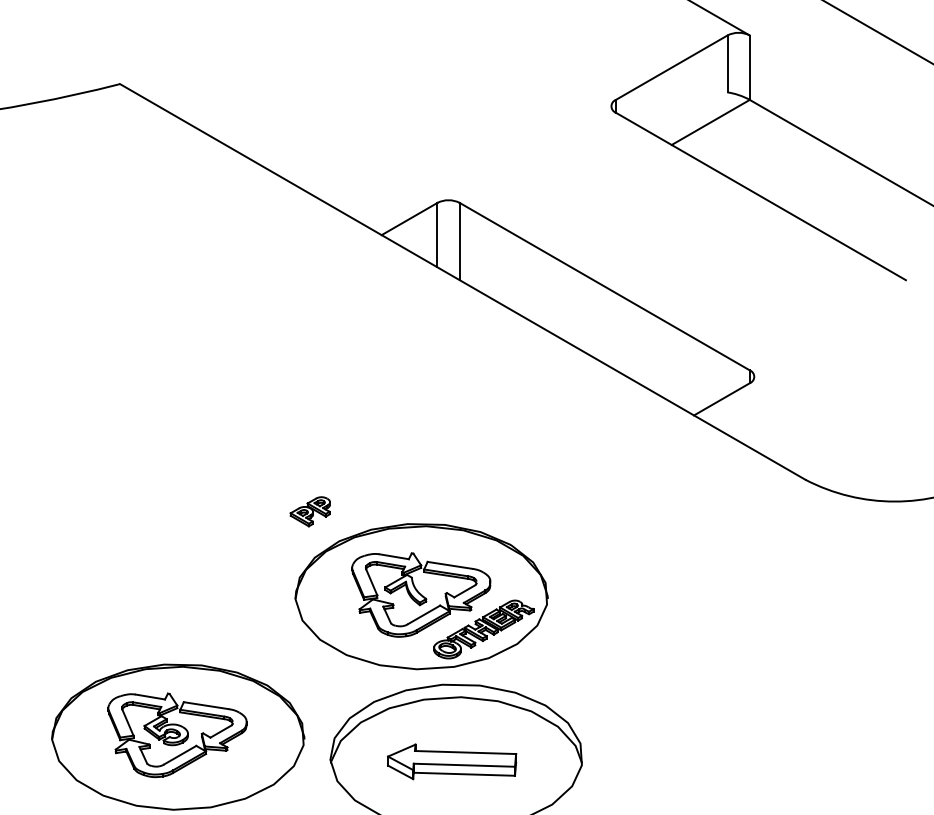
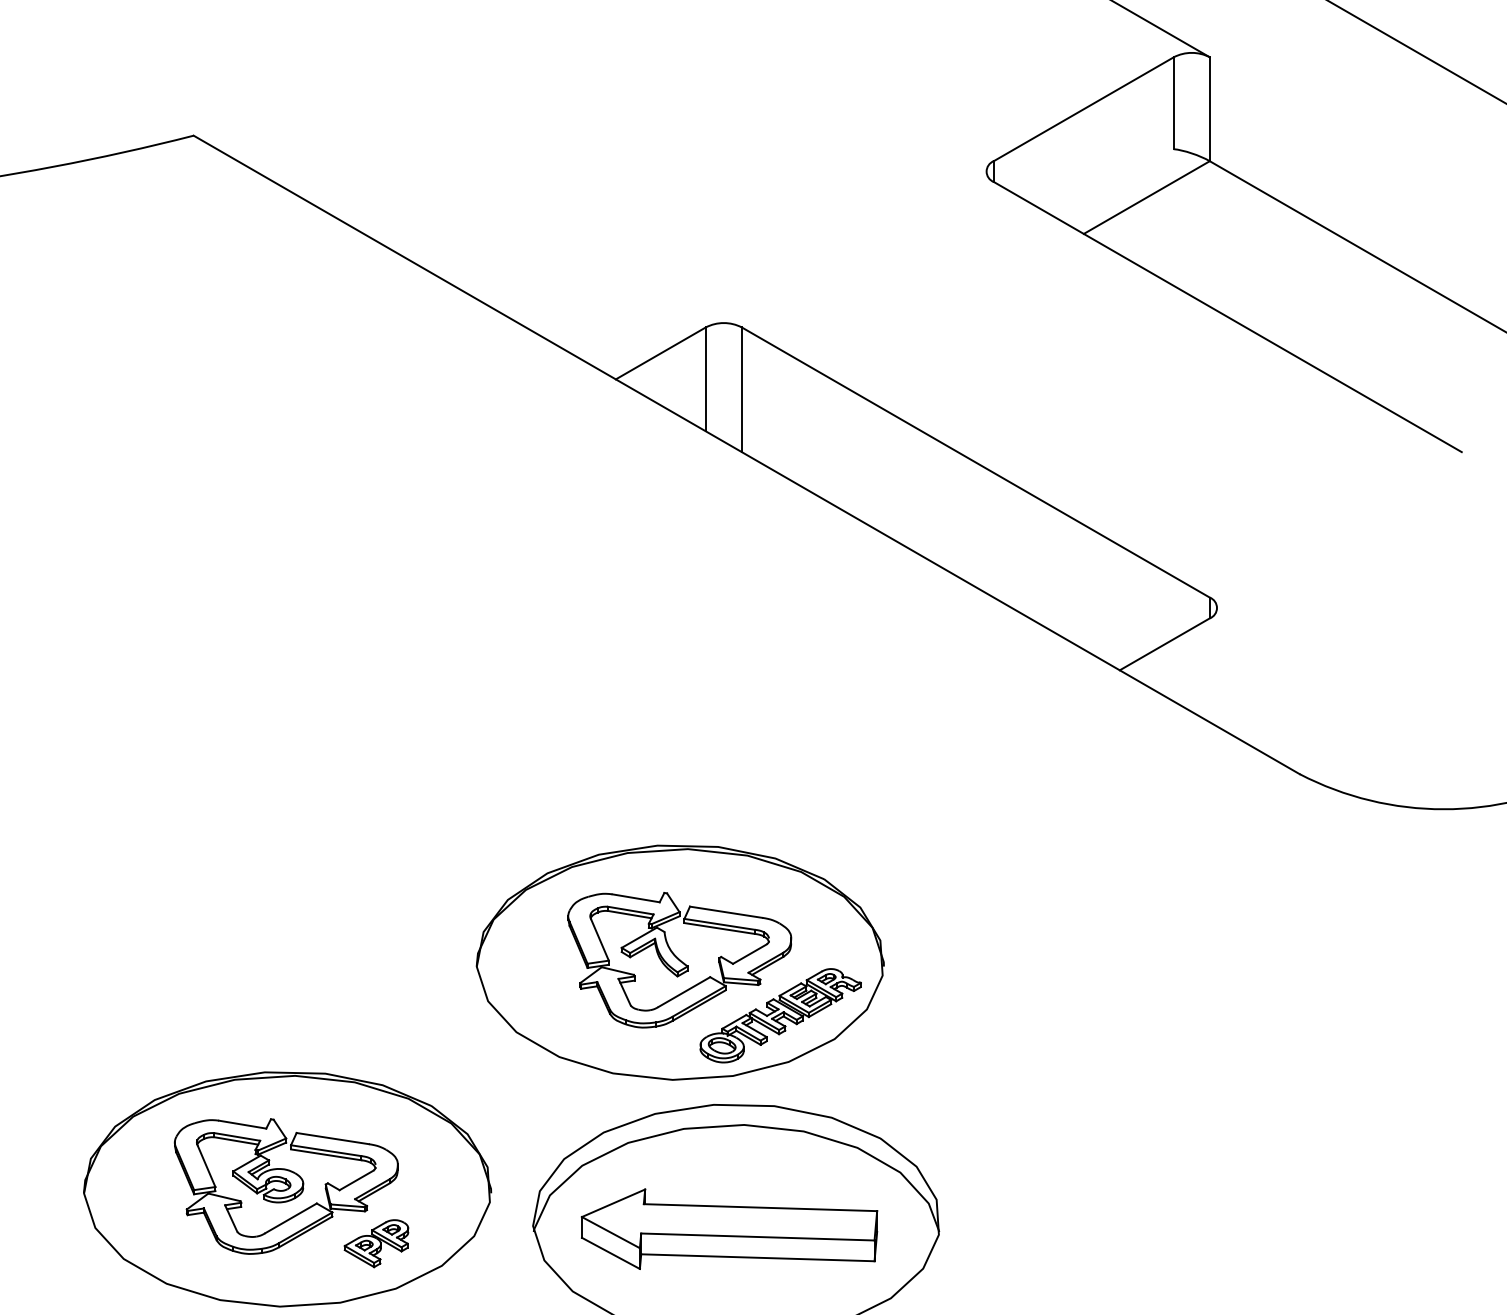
part: (309, 511) -> (375, 1243), moved
part: (451, 761) -> (728, 1228), size x1.43

